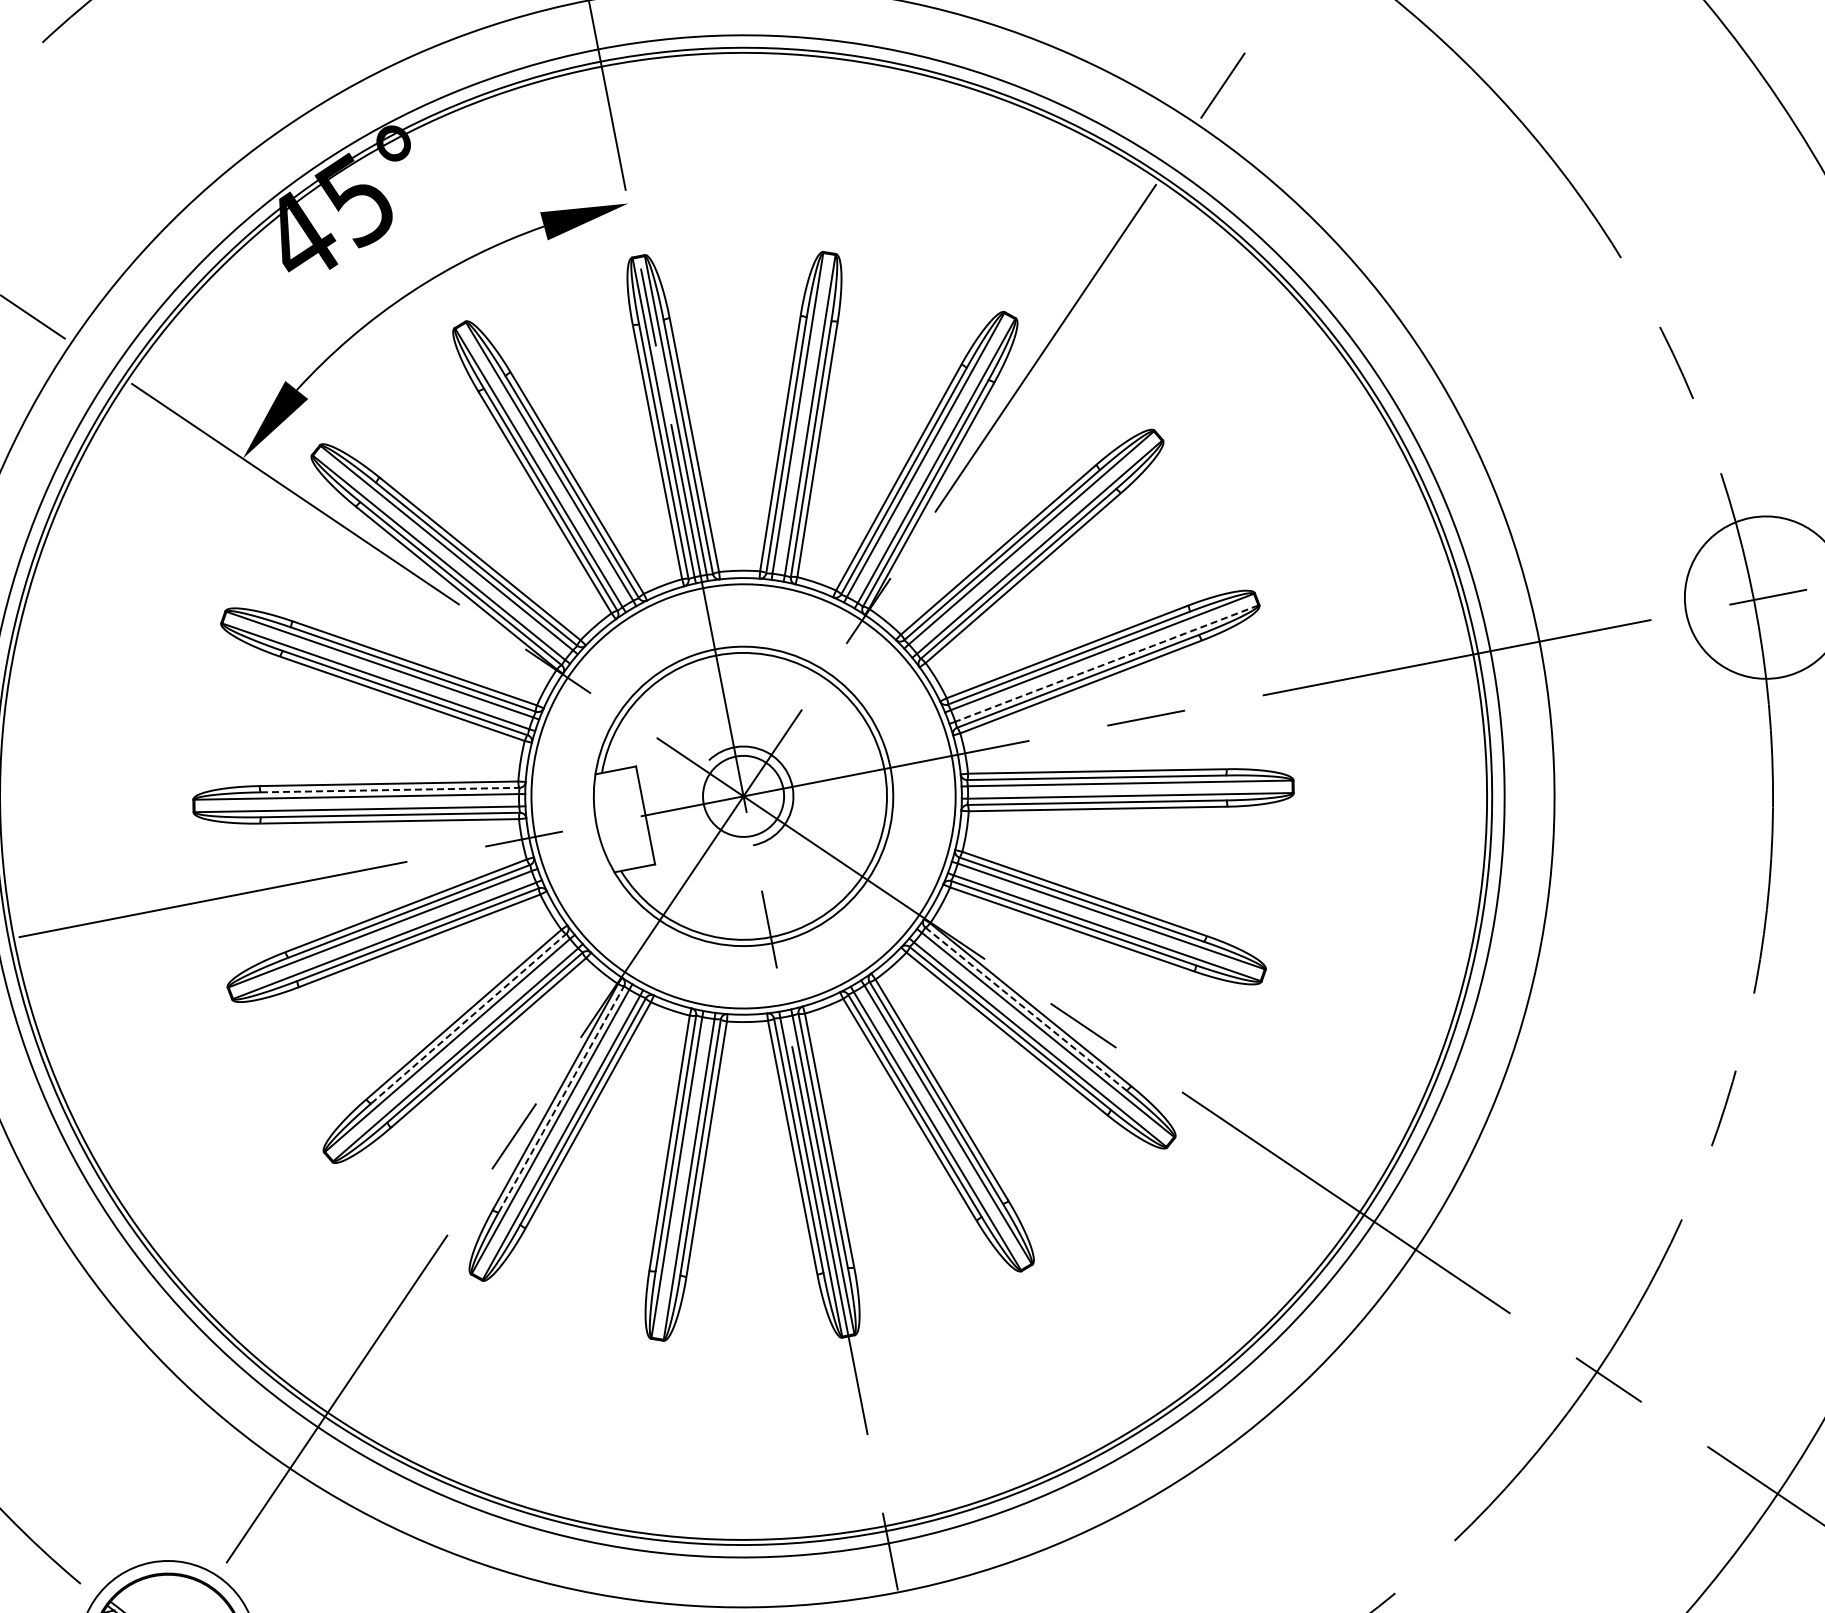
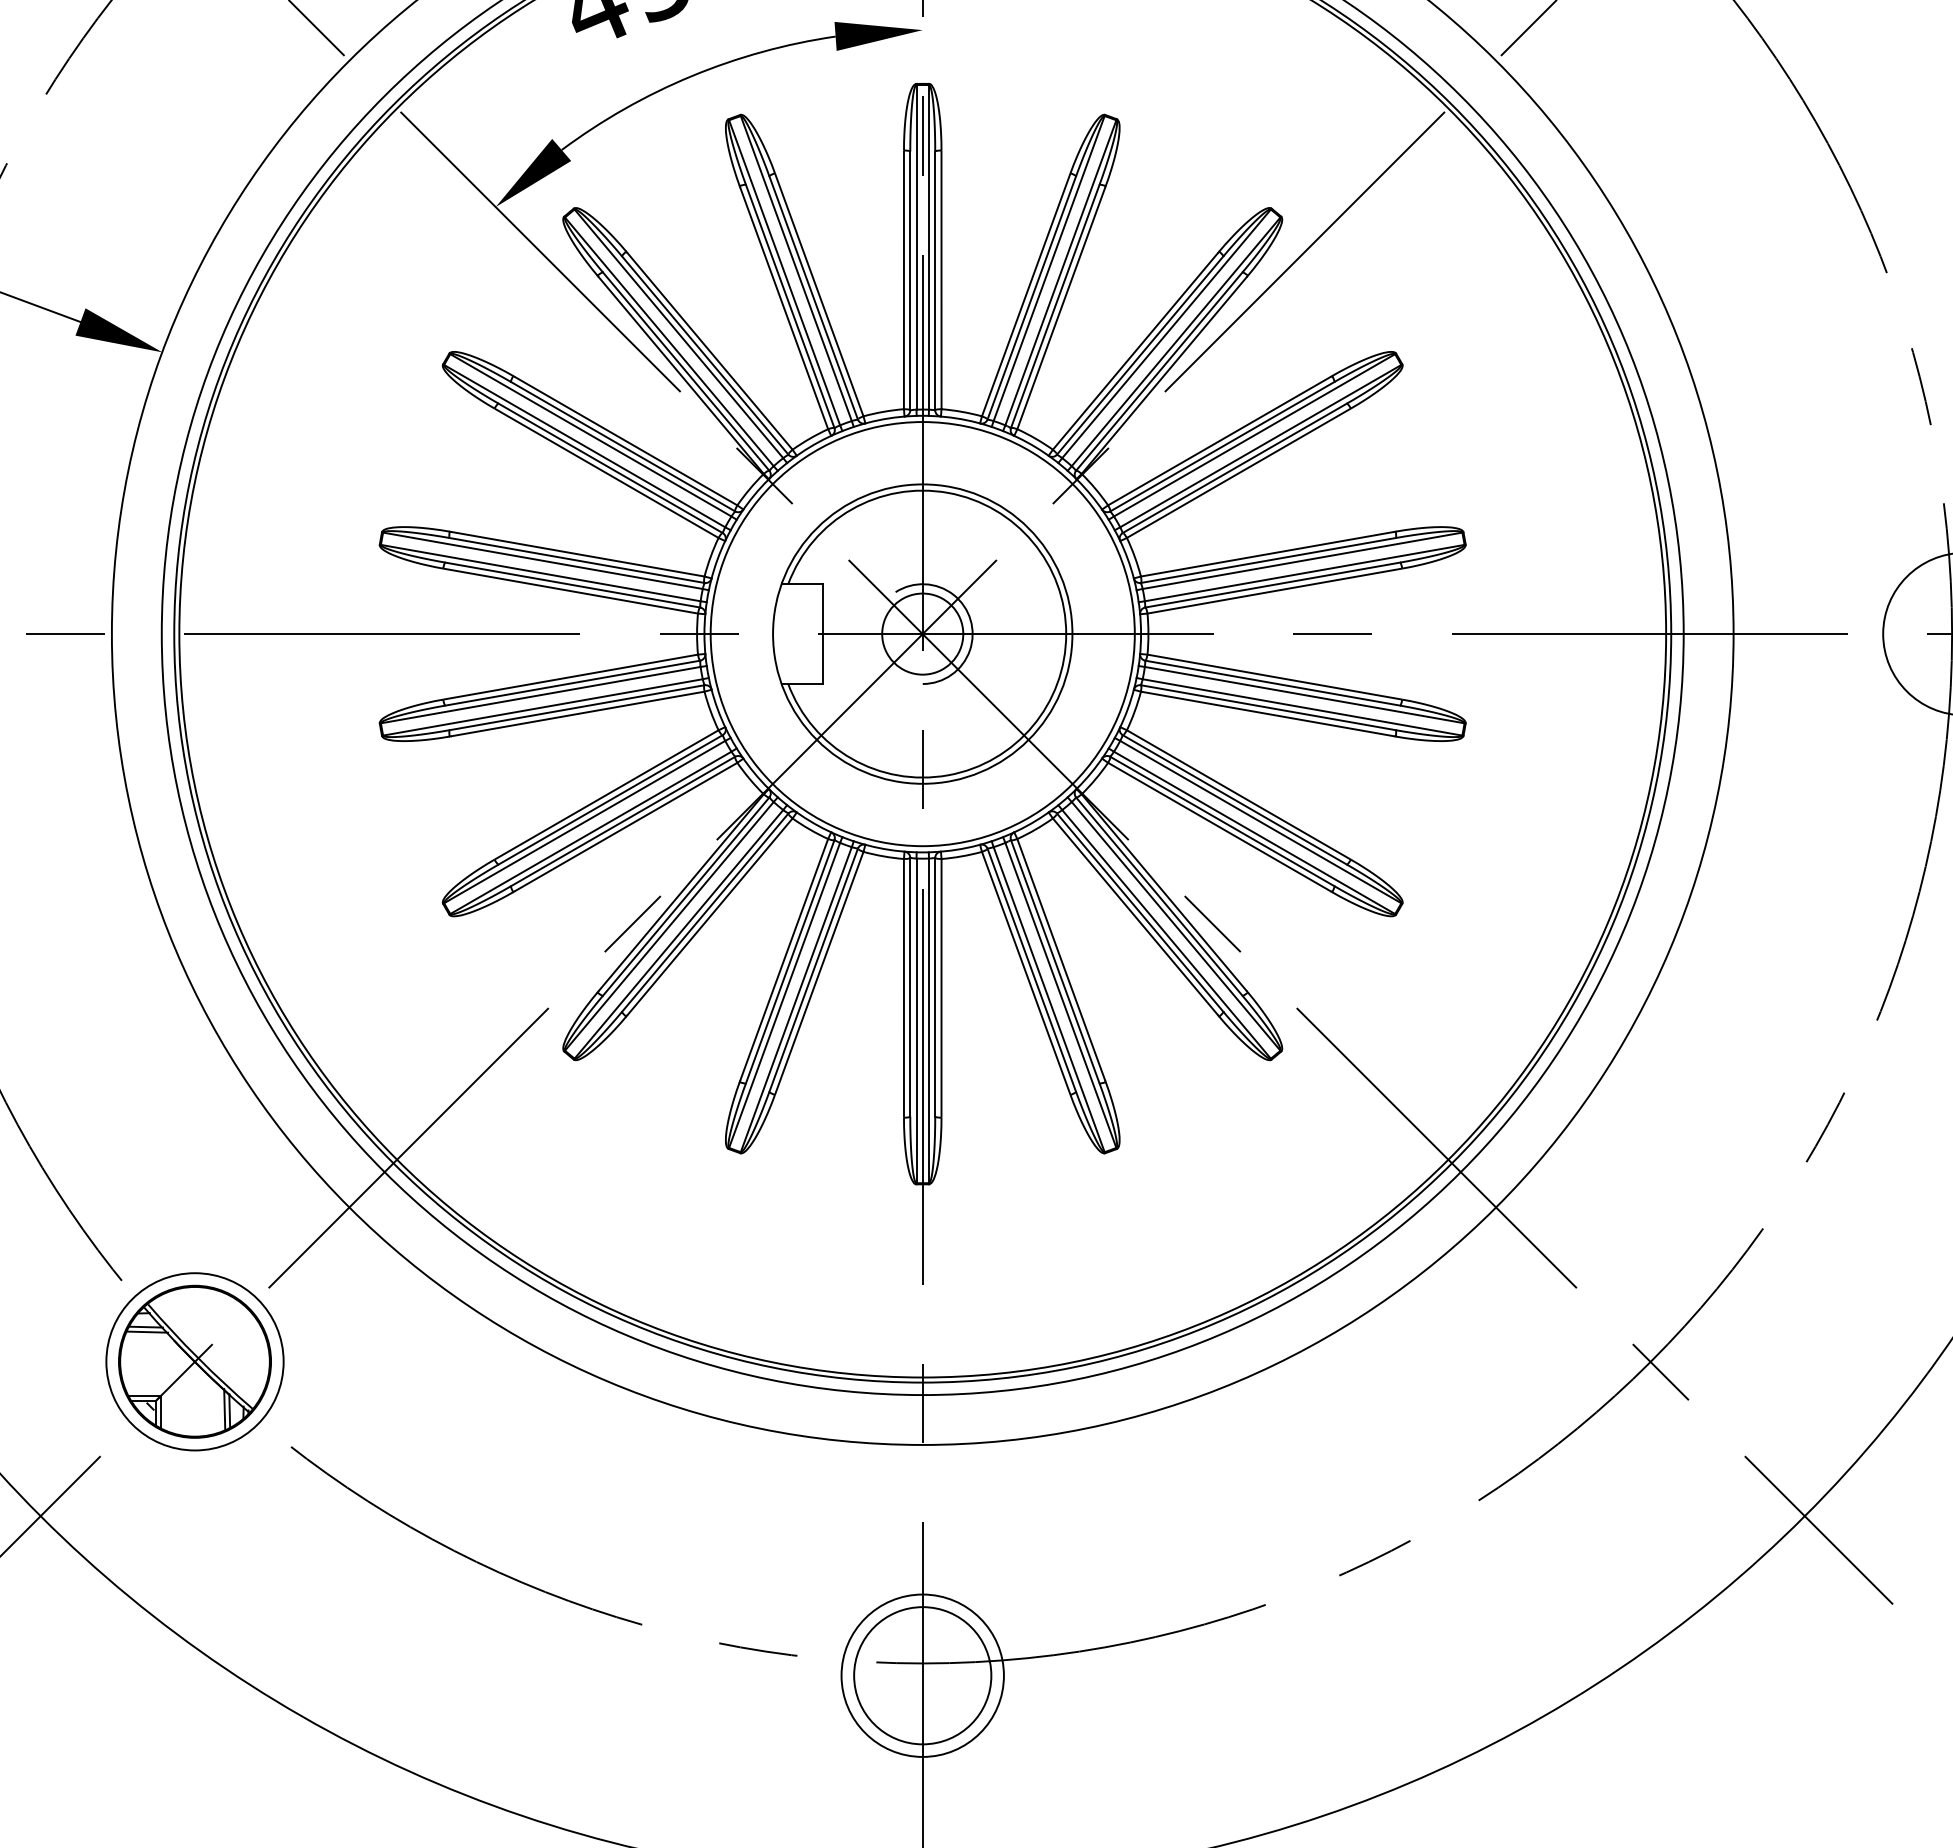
line: (1106, 664) -> (1304, 573), dashed -> solid
line: (390, 790) -> (577, 560), dashed -> solid
line: (1026, 1008) -> (1159, 896), dashed -> solid
line: (469, 1018) -> (611, 799), dashed -> solid
line: (561, 1099) -> (686, 896), dashed -> solid

